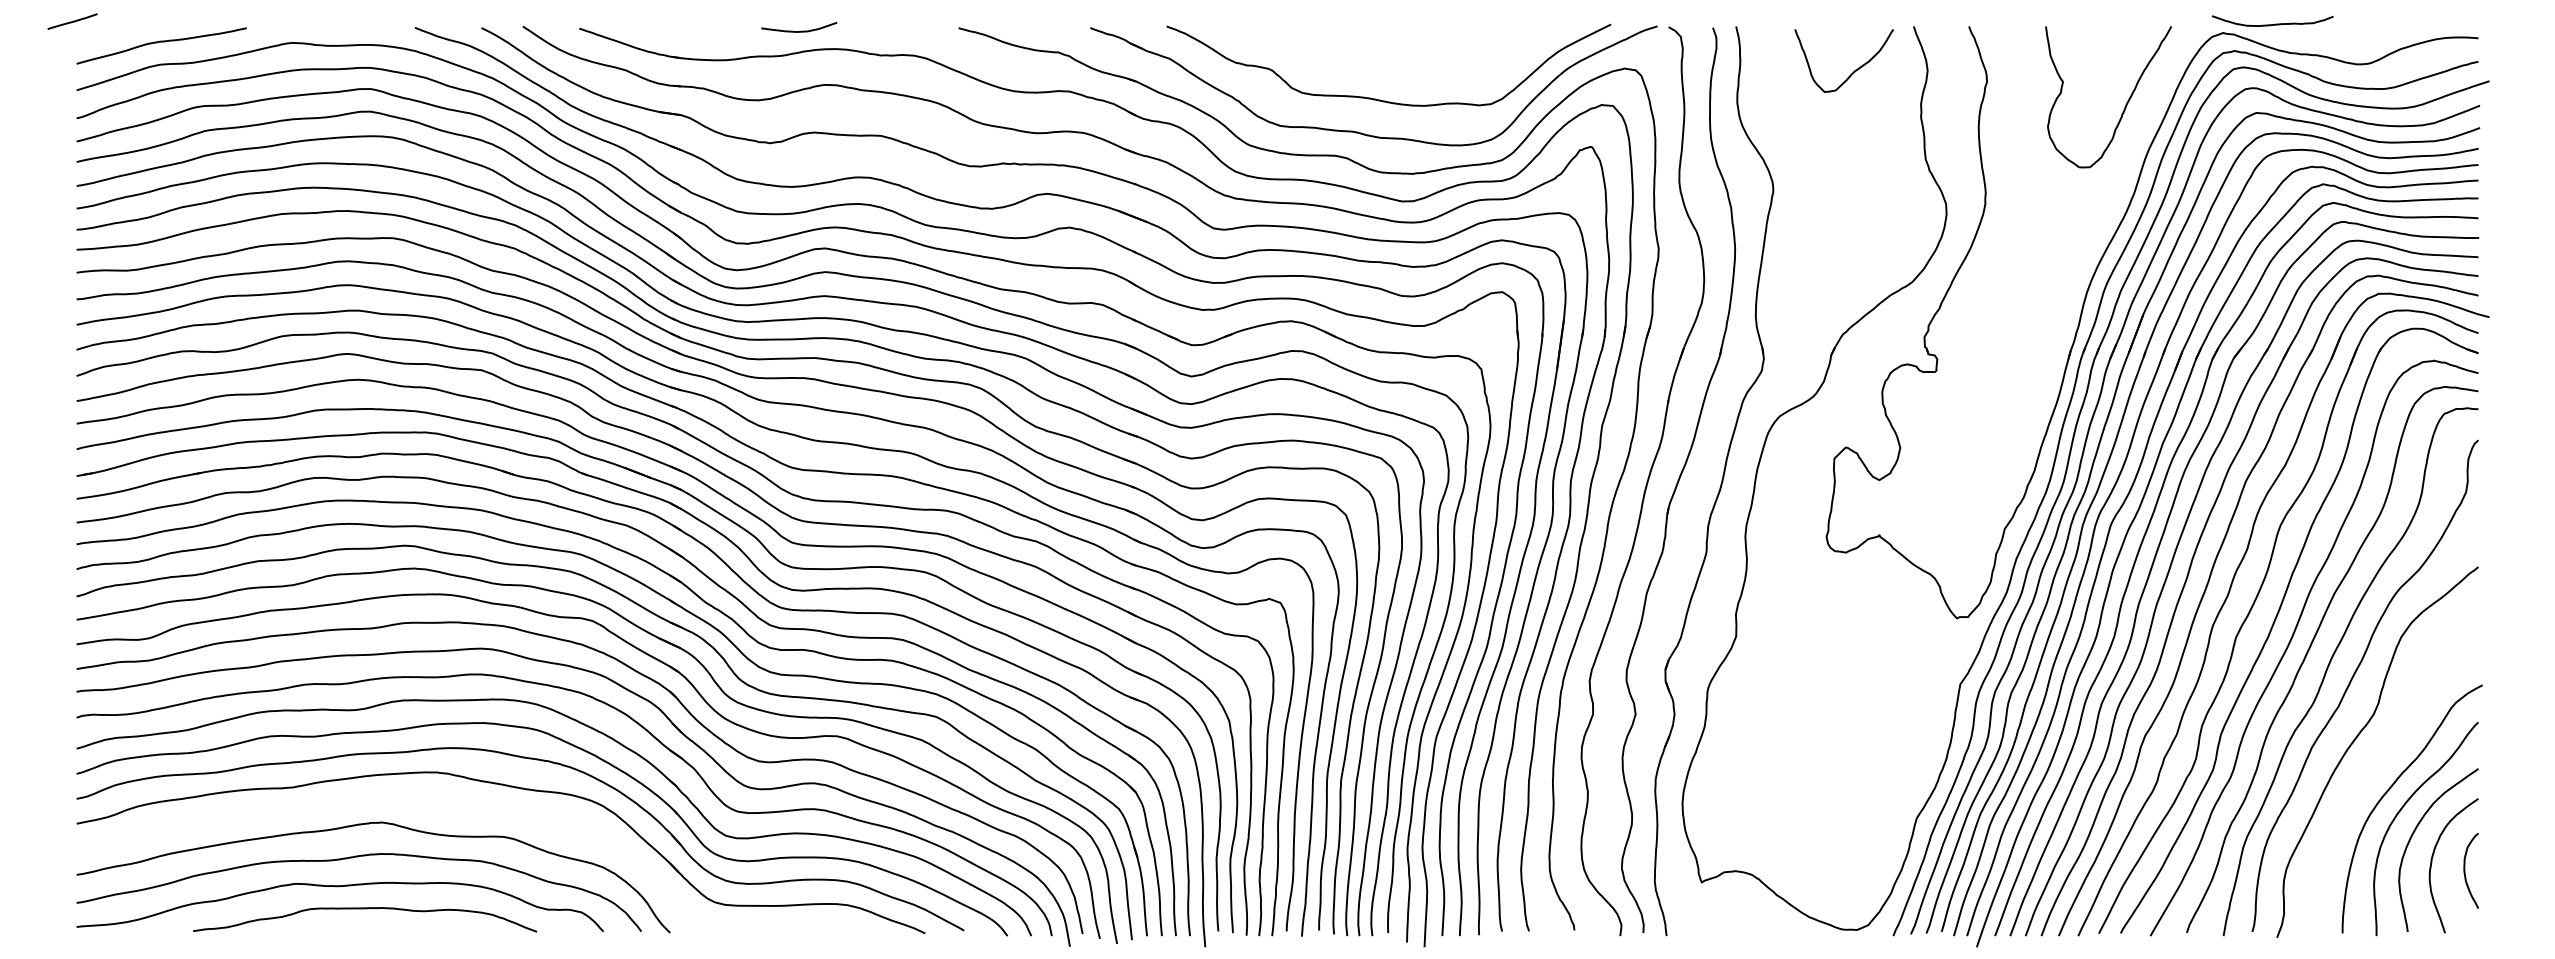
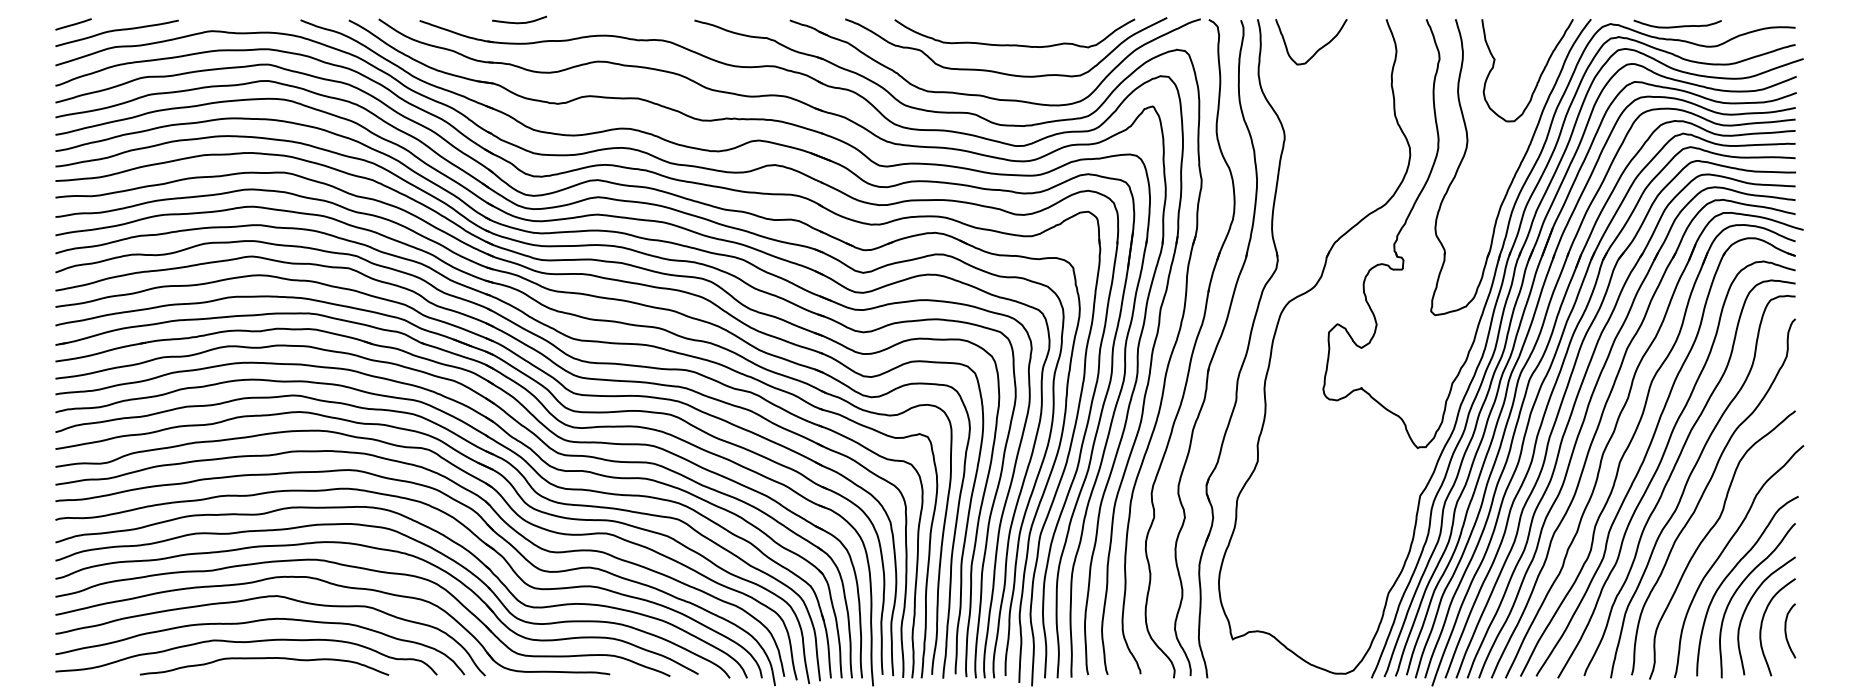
line: (72, 21) -> (73, 24), moved
curve: (2274, 23) -> (1678, 25), moved
curve: (800, 30) -> (520, 22), moved
curve: (1400, 61) -> (1014, 44), added
curve: (1854, 70) -> (1318, 49), moved
part: (2093, 234) -> (1516, 169), added
curve: (2379, 760) -> (1723, 551), added
part: (468, 809) -> (339, 586), added

